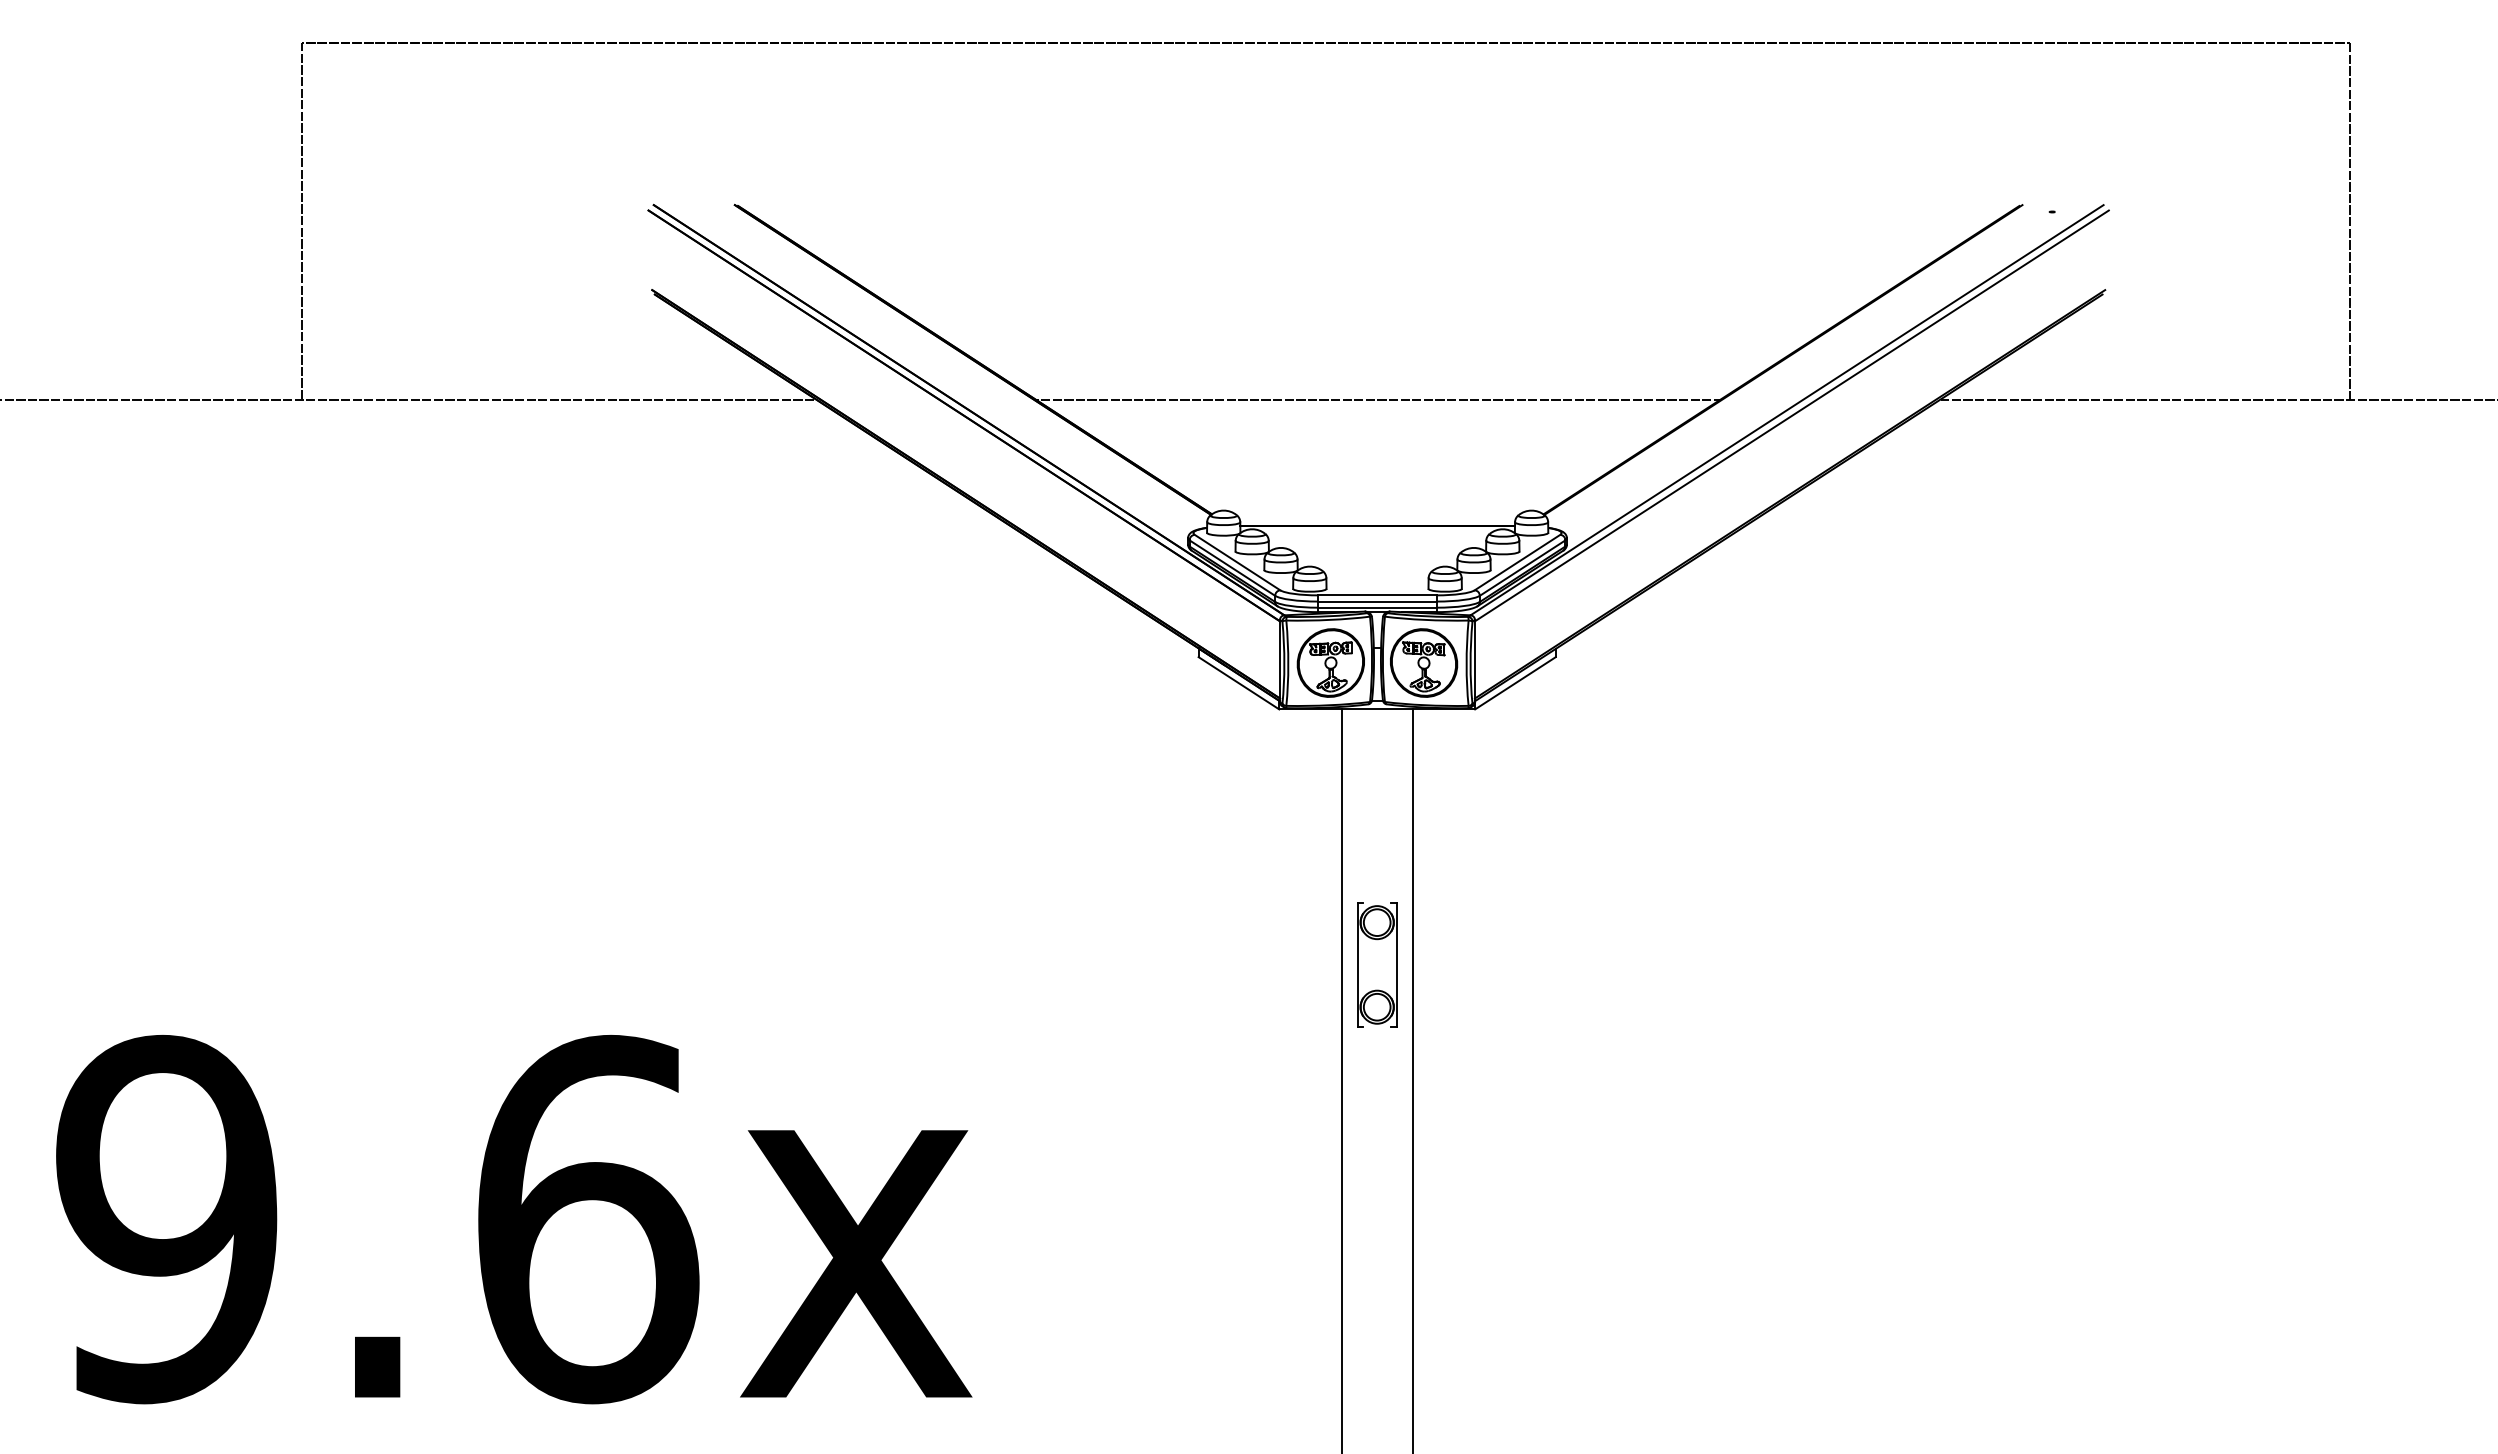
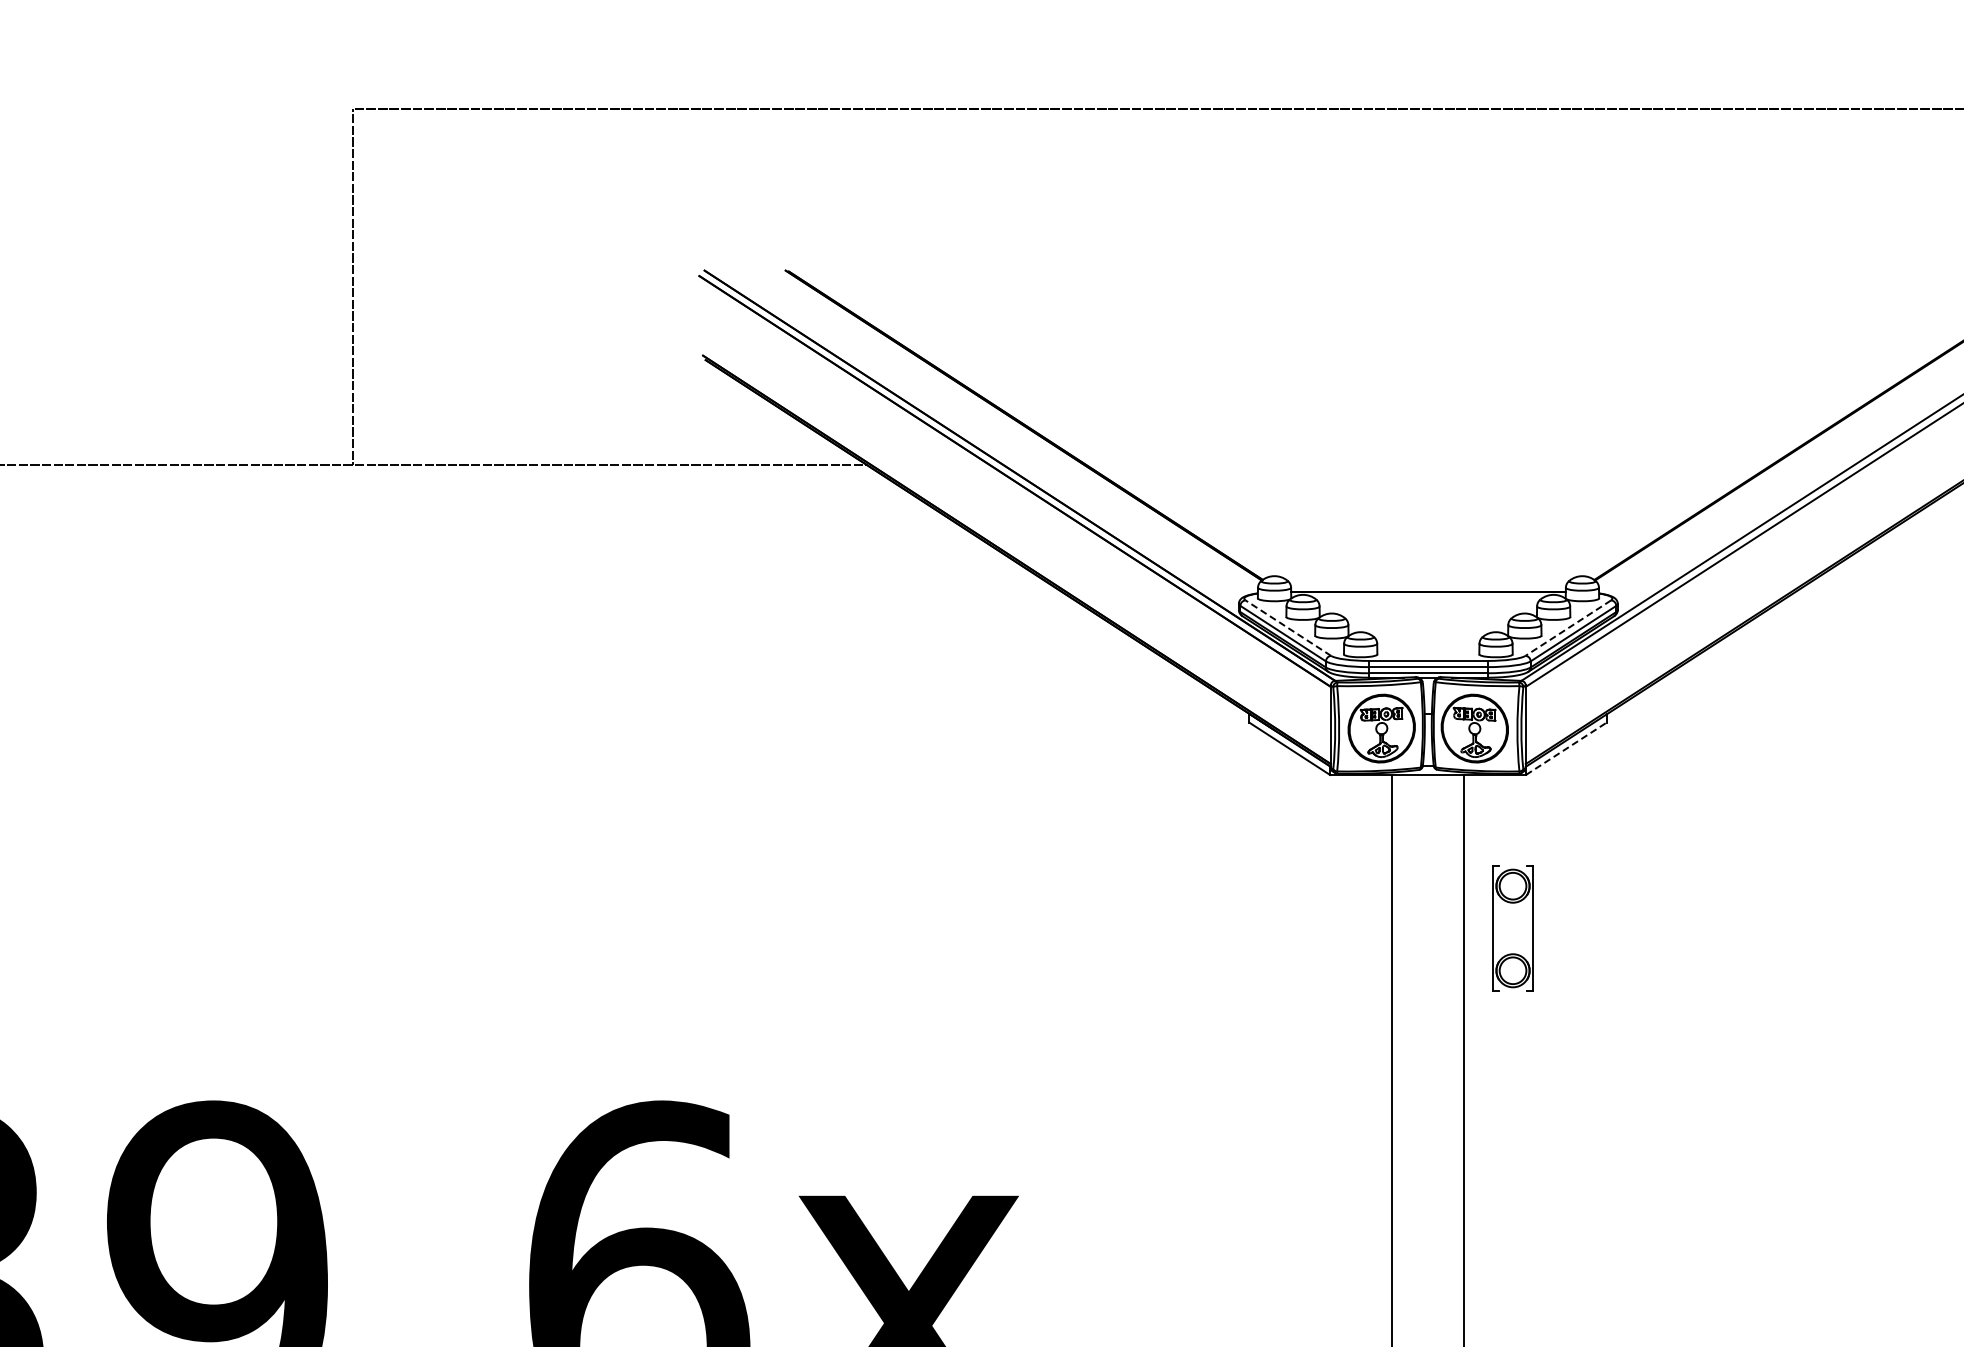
line: (1377, 399) -> (1428, 465), removed
line: (1237, 562) -> (1288, 628), solid -> dashed
line: (1517, 562) -> (1568, 628), solid -> dashed
line: (1515, 683) -> (1566, 749), solid -> dashed
part: (1358, 964) -> (1494, 928), moved

